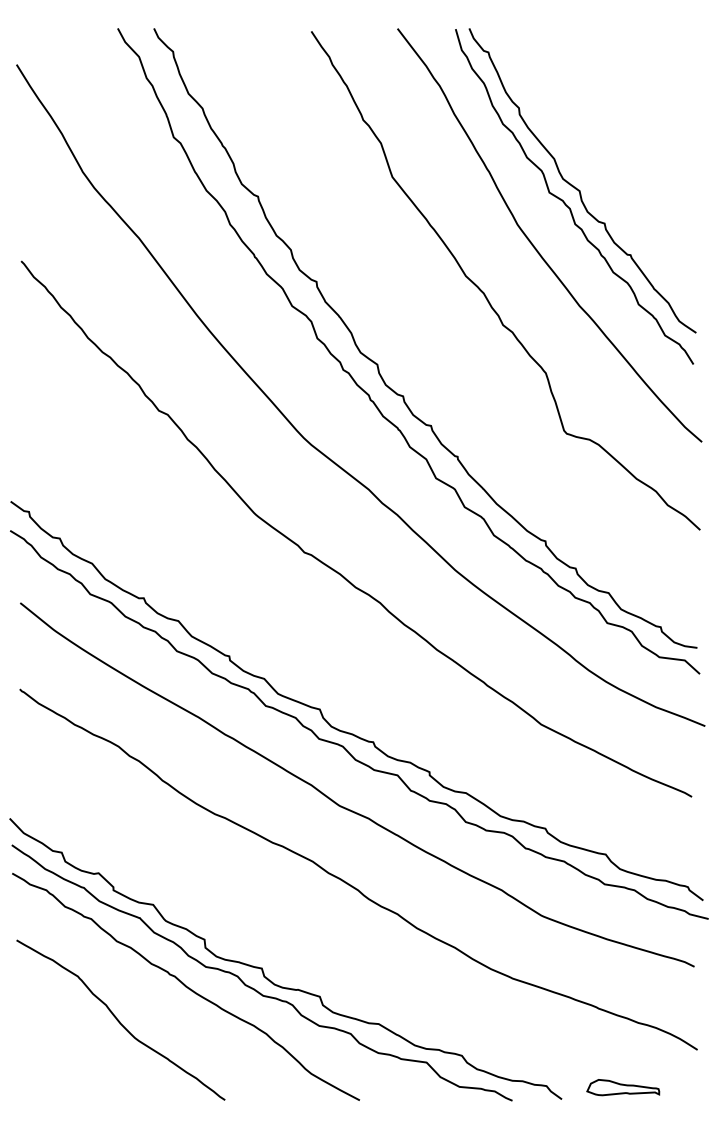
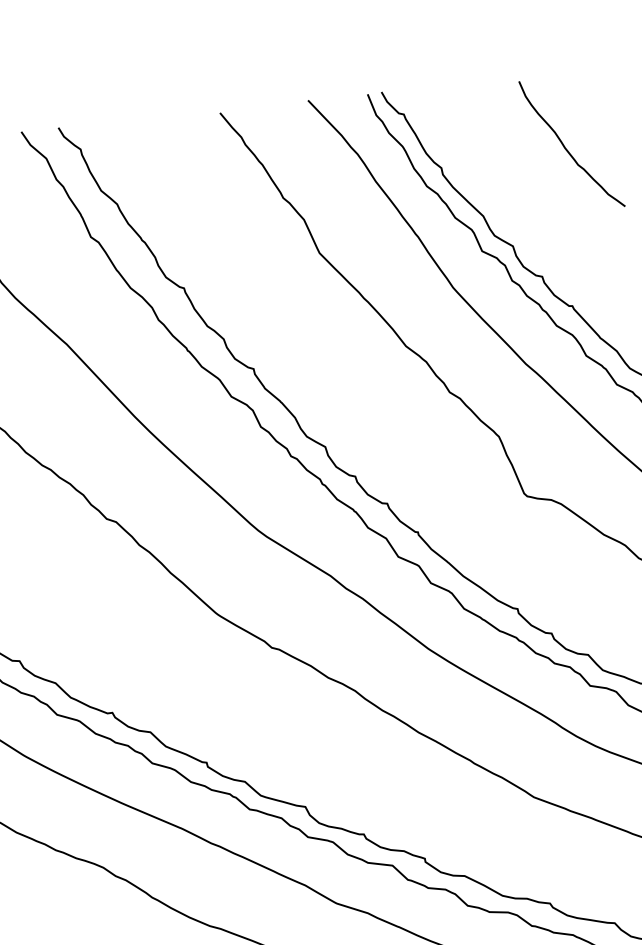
curve: (641, 101) -> (566, 147), added

